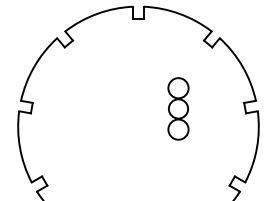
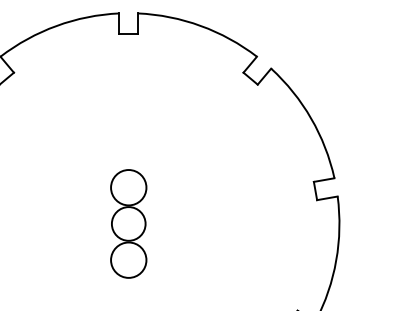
part: (178, 108) -> (128, 223), moved

